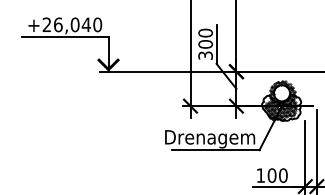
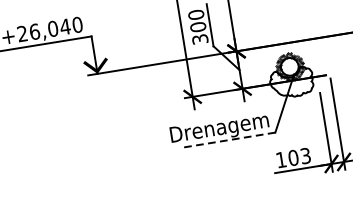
hatch: (280, 109) -> (291, 84), removed
line: (215, 150) -> (227, 140), solid -> dashed
text: (283, 175) -> (305, 155), 100 -> 103

